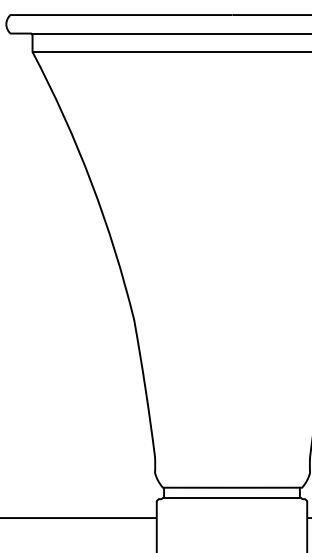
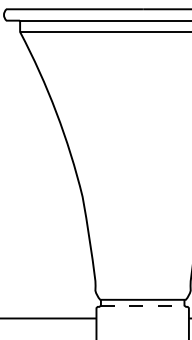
line: (231, 498) -> (142, 306), solid -> dashed

